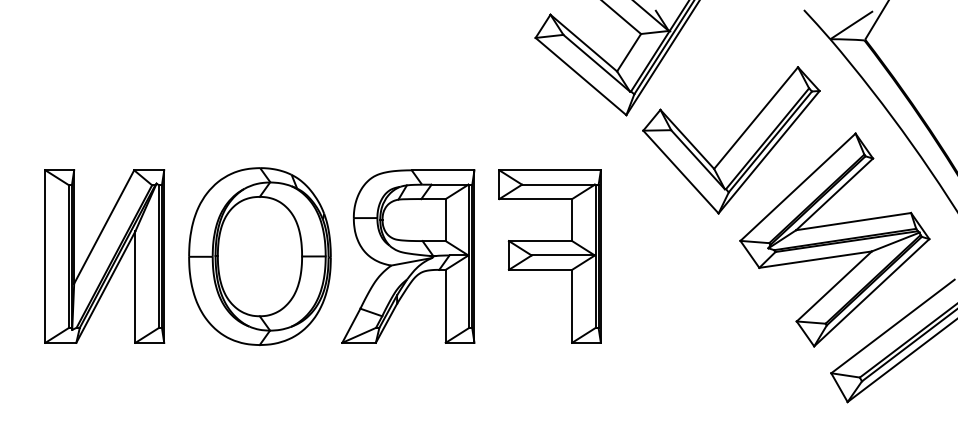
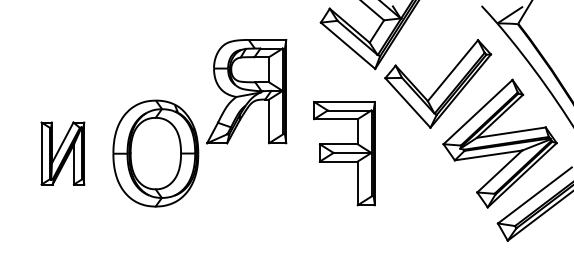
part: (104, 256) -> (62, 153), size x0.6
part: (408, 256) -> (246, 91), moved
part: (549, 256) -> (344, 153), moved

